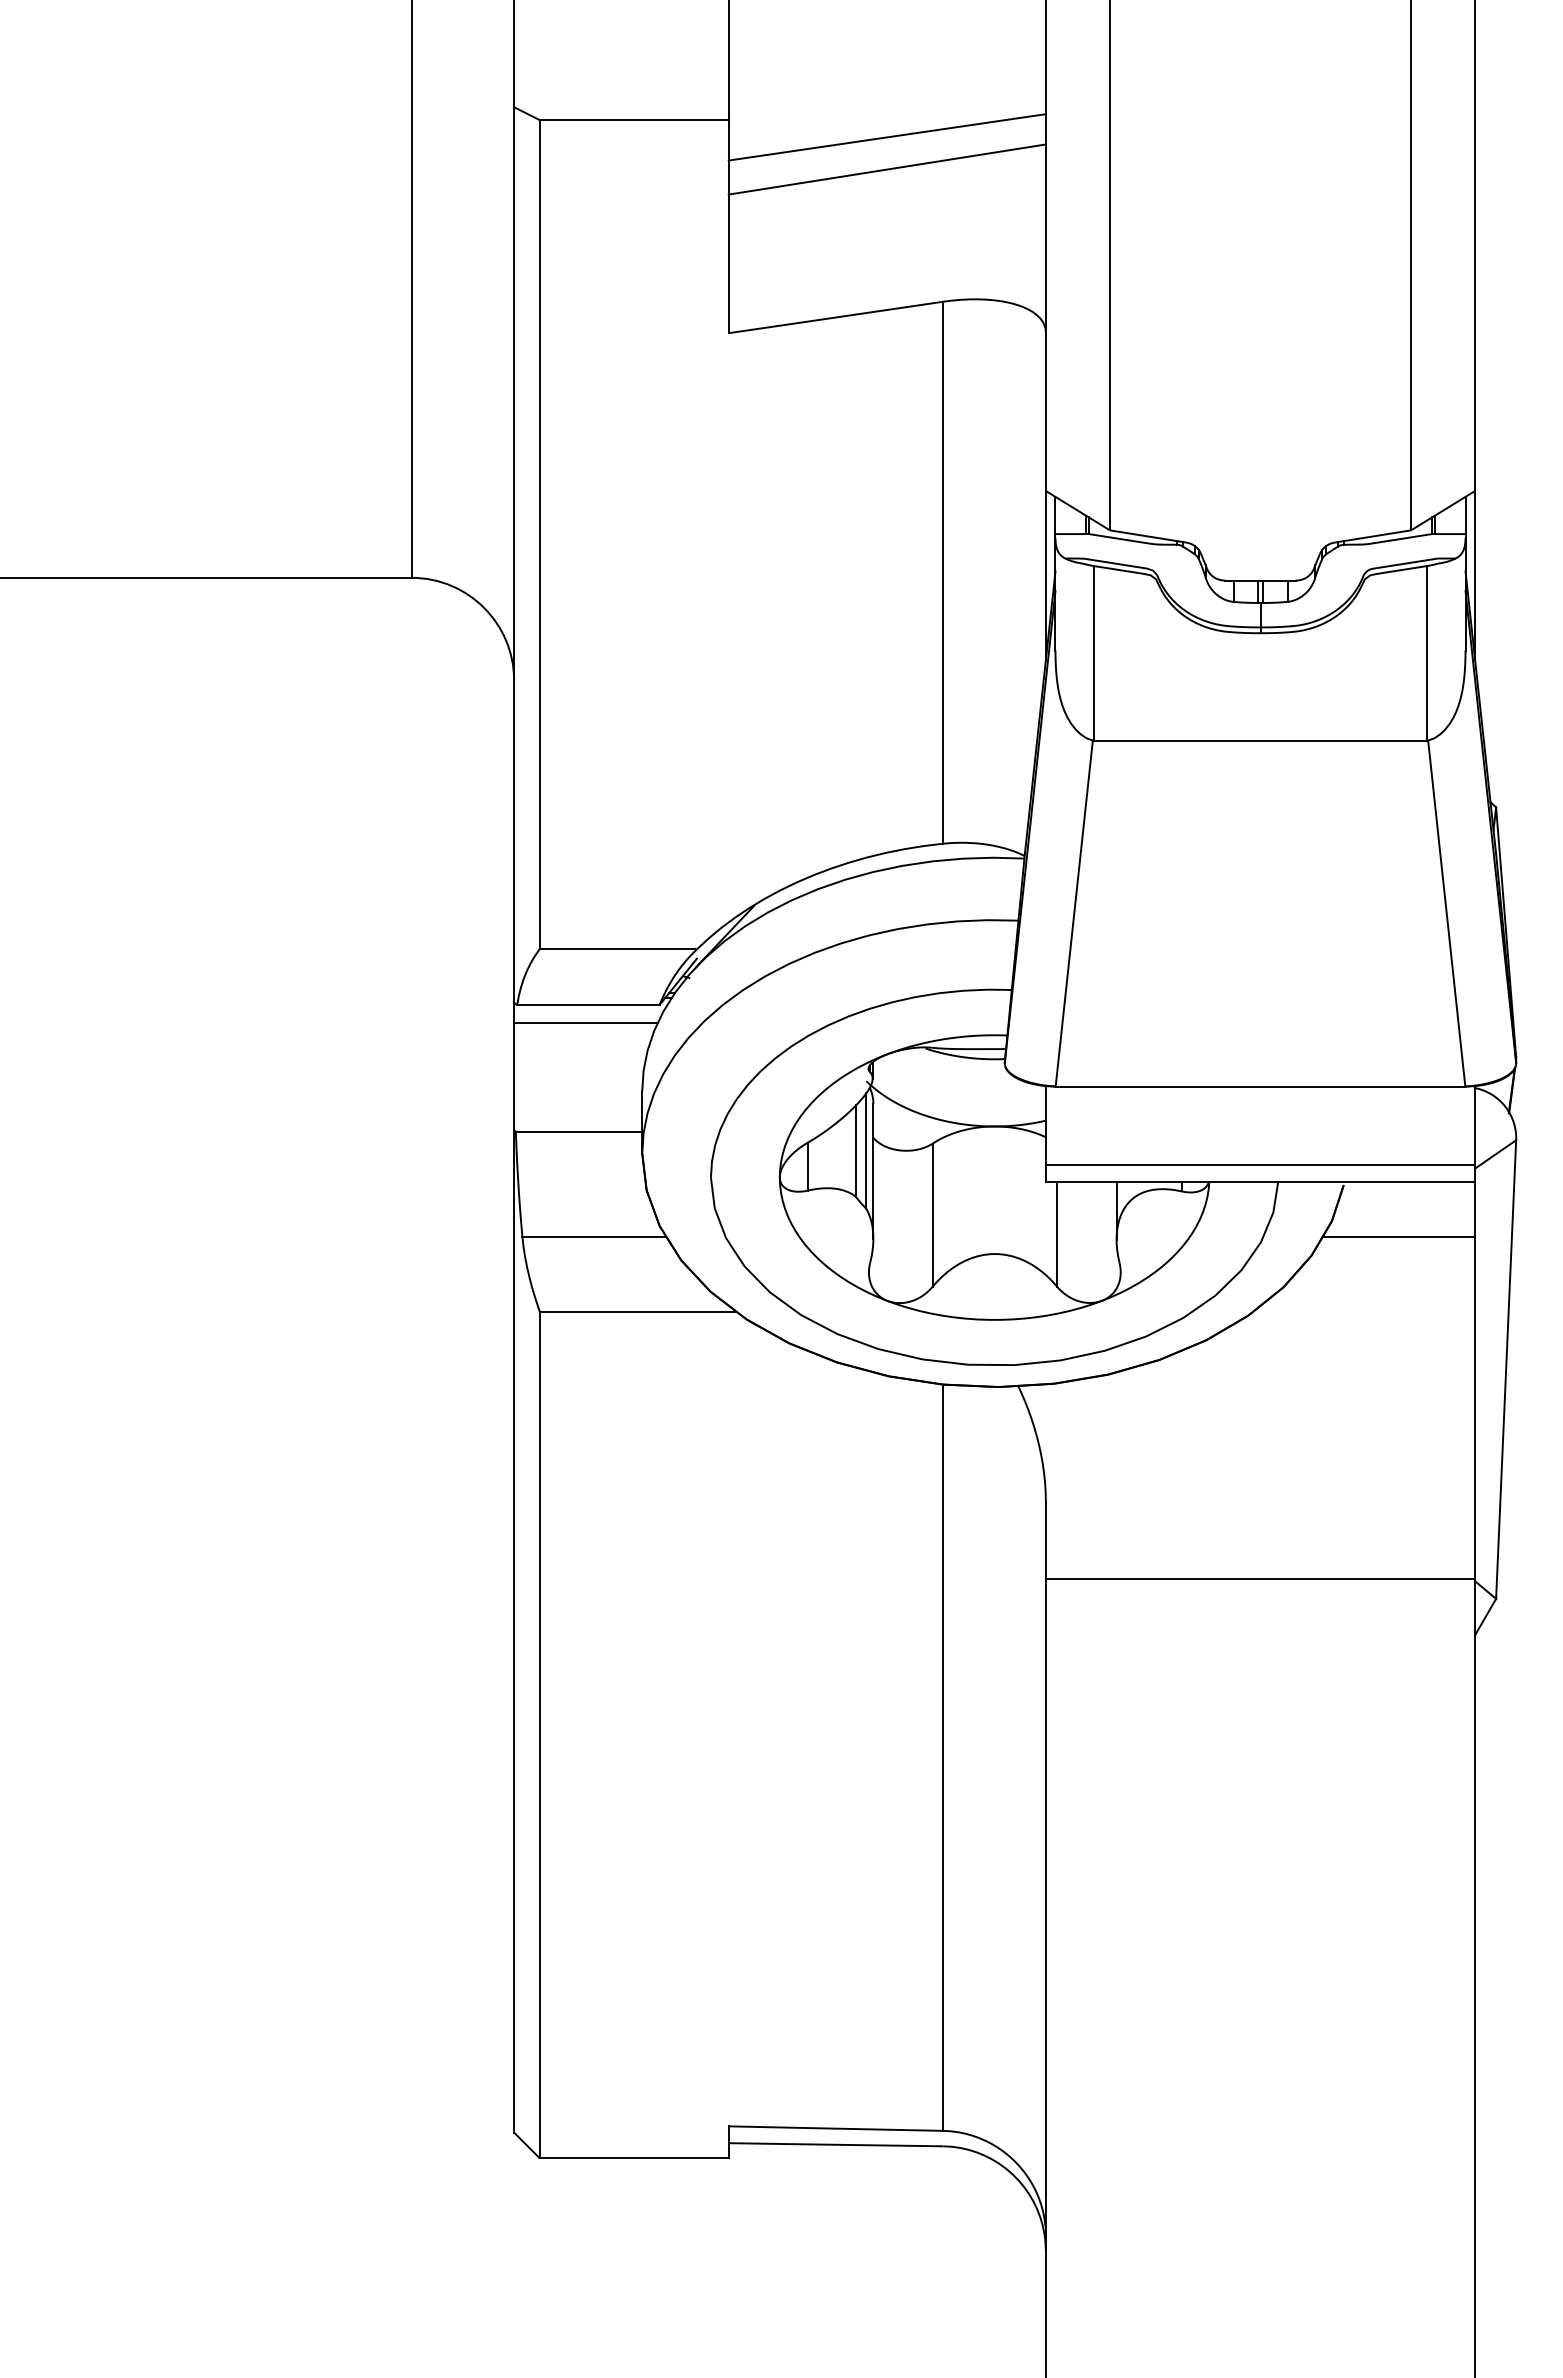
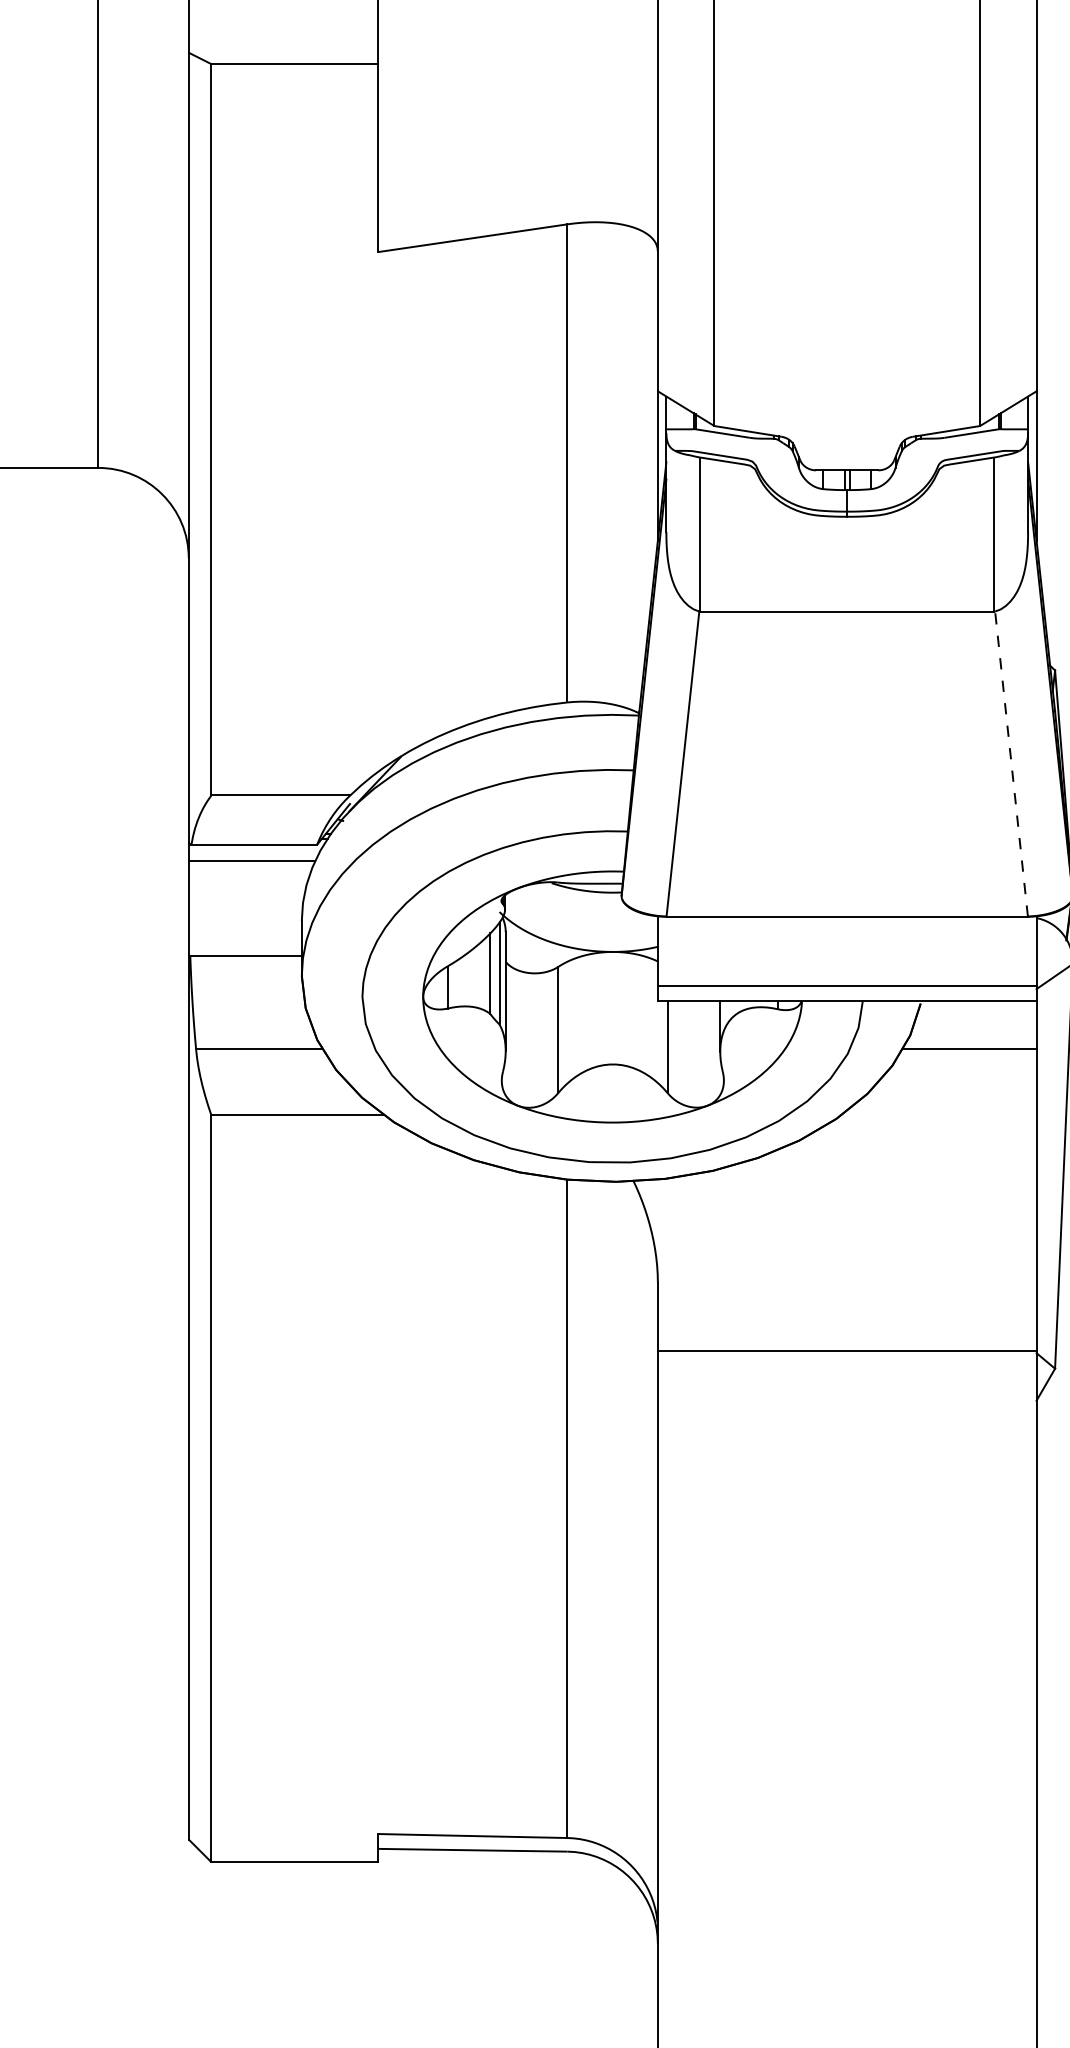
line: (886, 137) -> (517, 79), removed
line: (886, 169) -> (517, 107), removed
line: (1446, 913) -> (1011, 764), solid -> dashed

